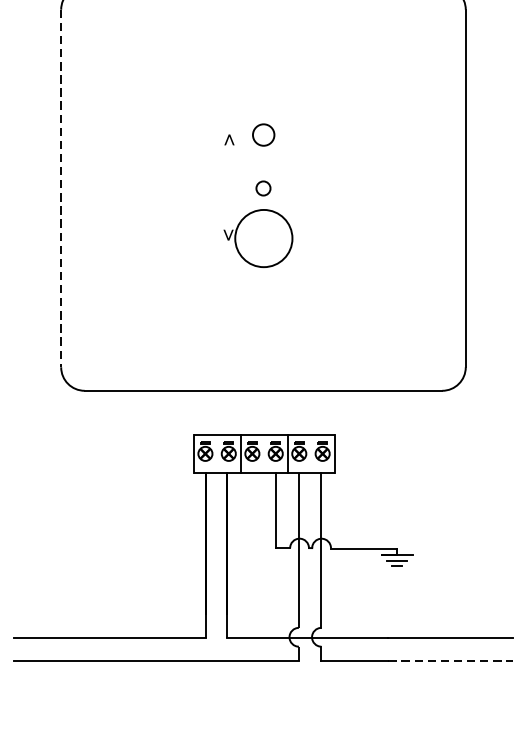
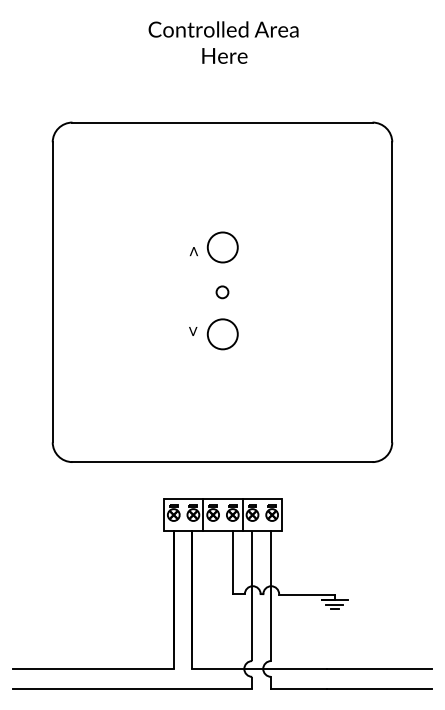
circle: (263, 135) -> (222, 247), size x1.67
line: (60, 188) -> (52, 292), dashed -> solid
circle: (263, 238) -> (222, 334), size x0.62
line: (451, 660) -> (380, 688), dashed -> solid

